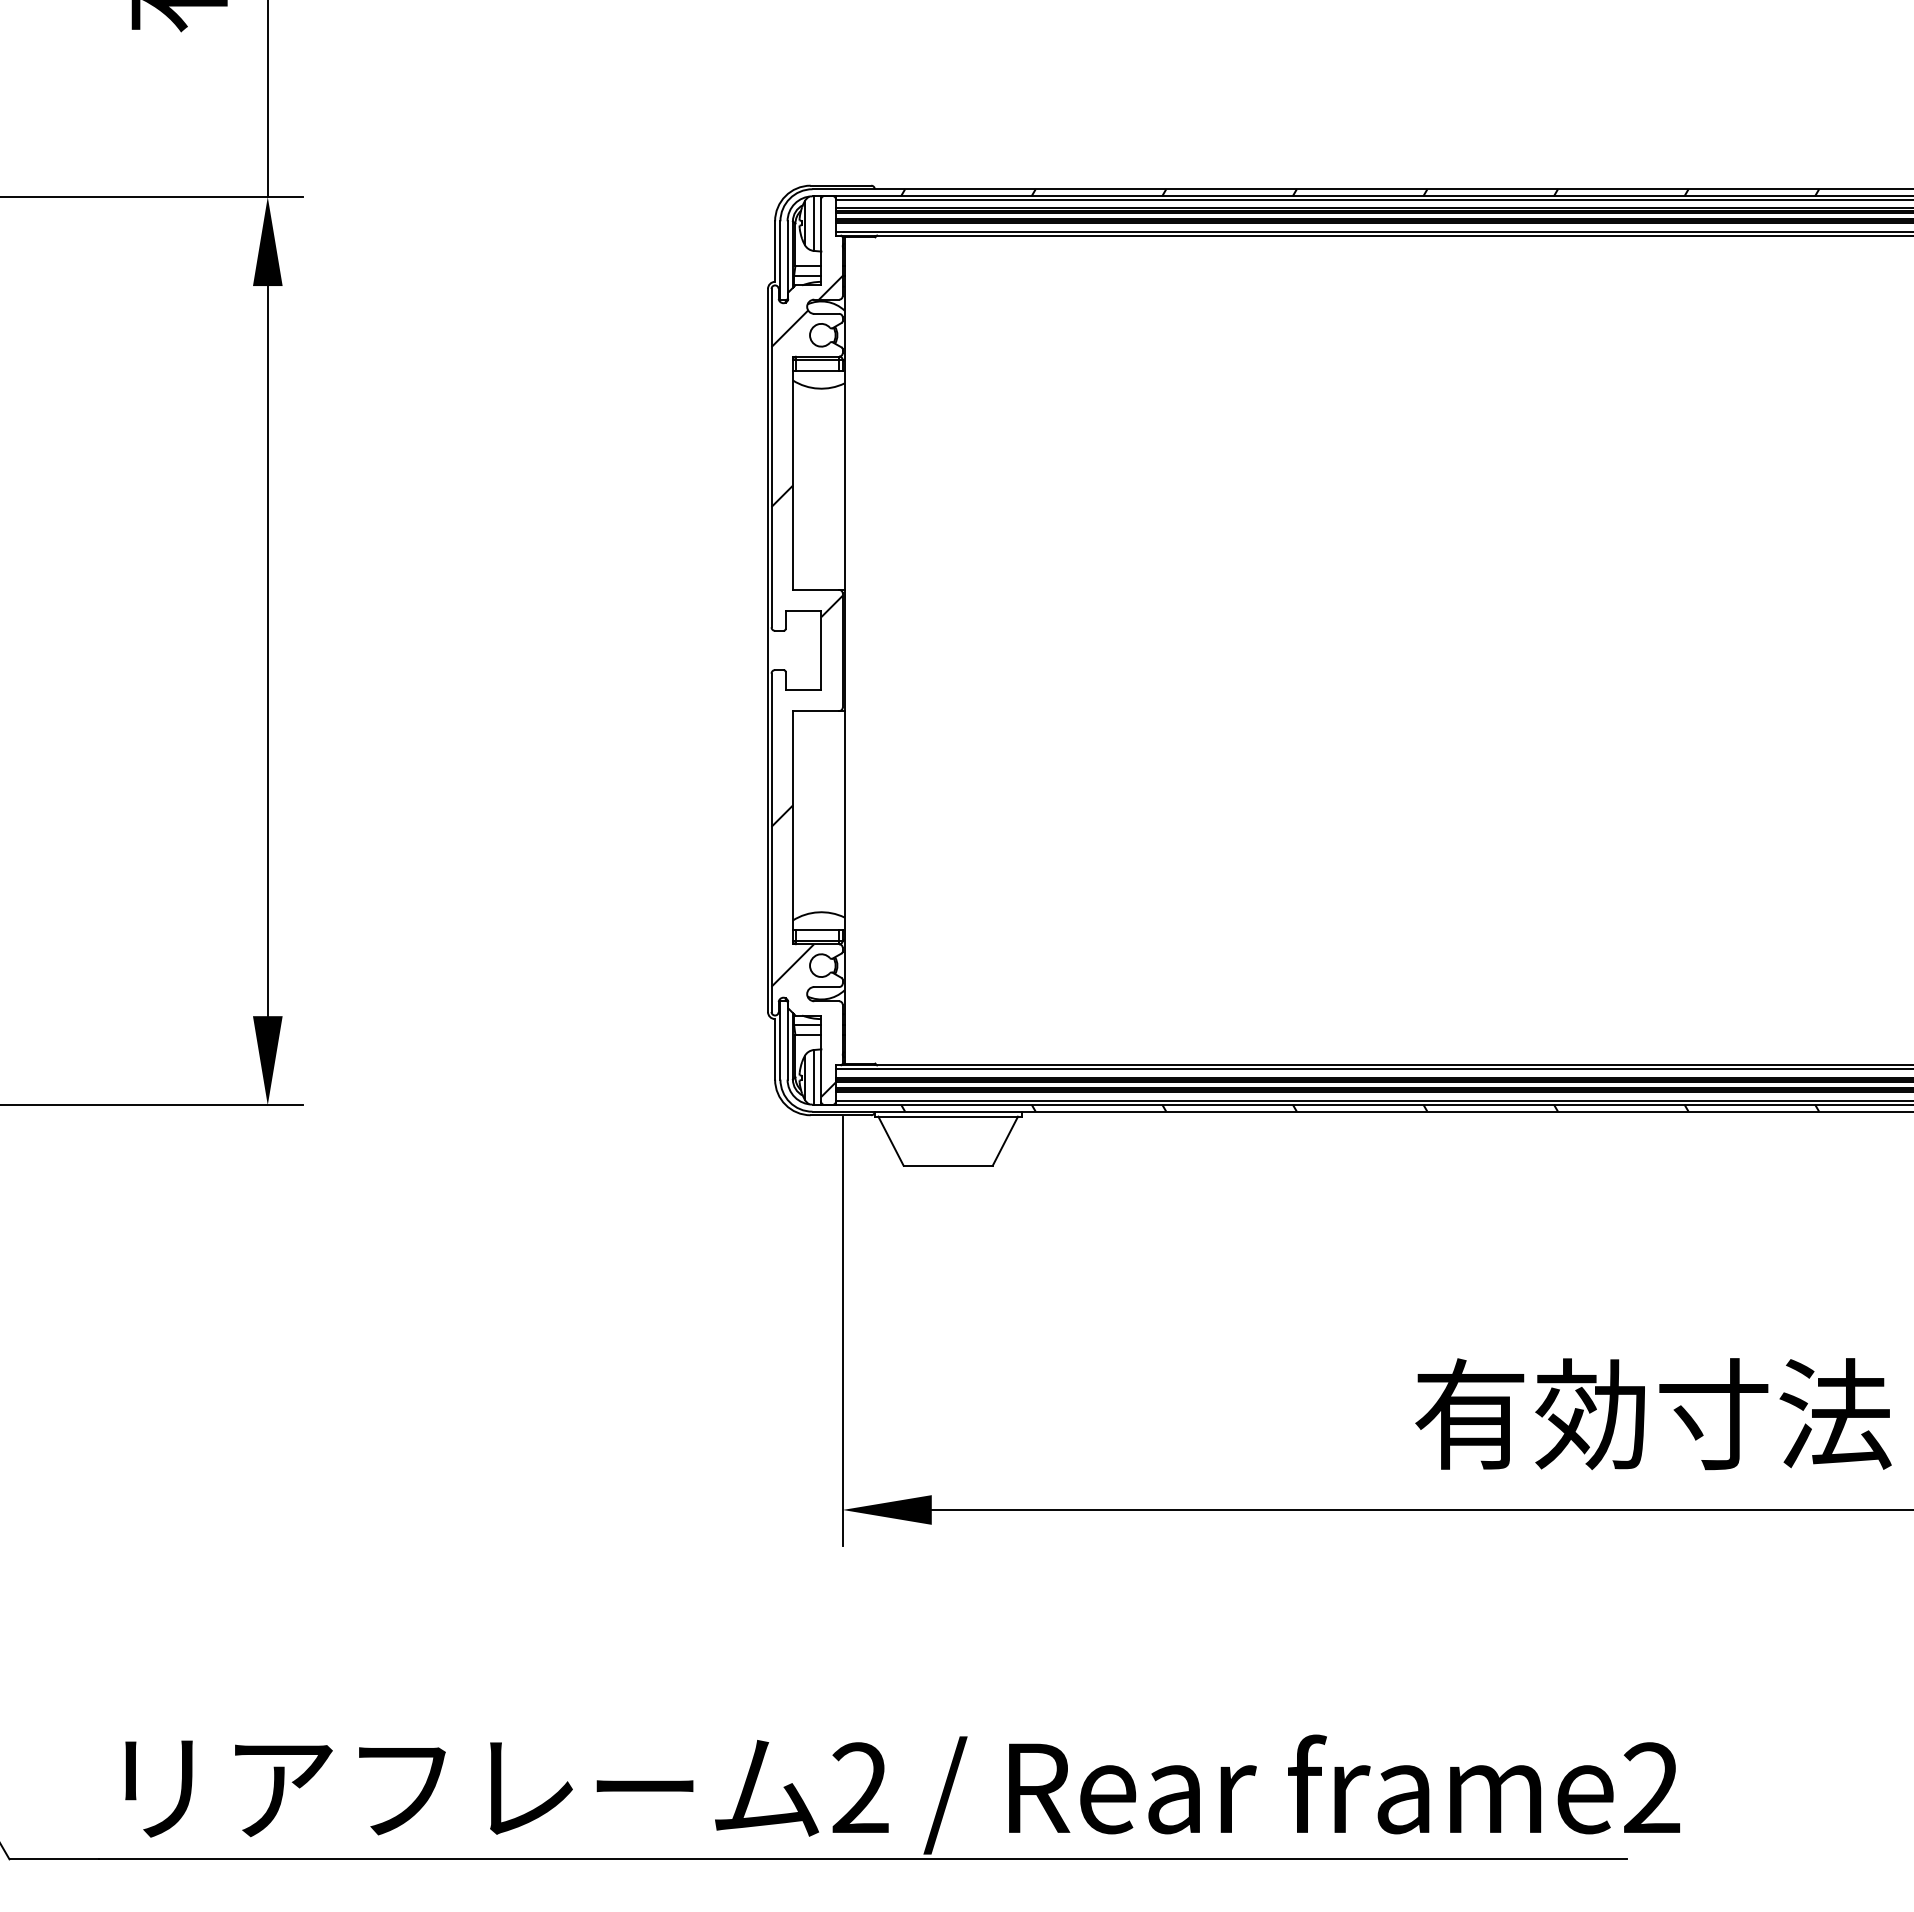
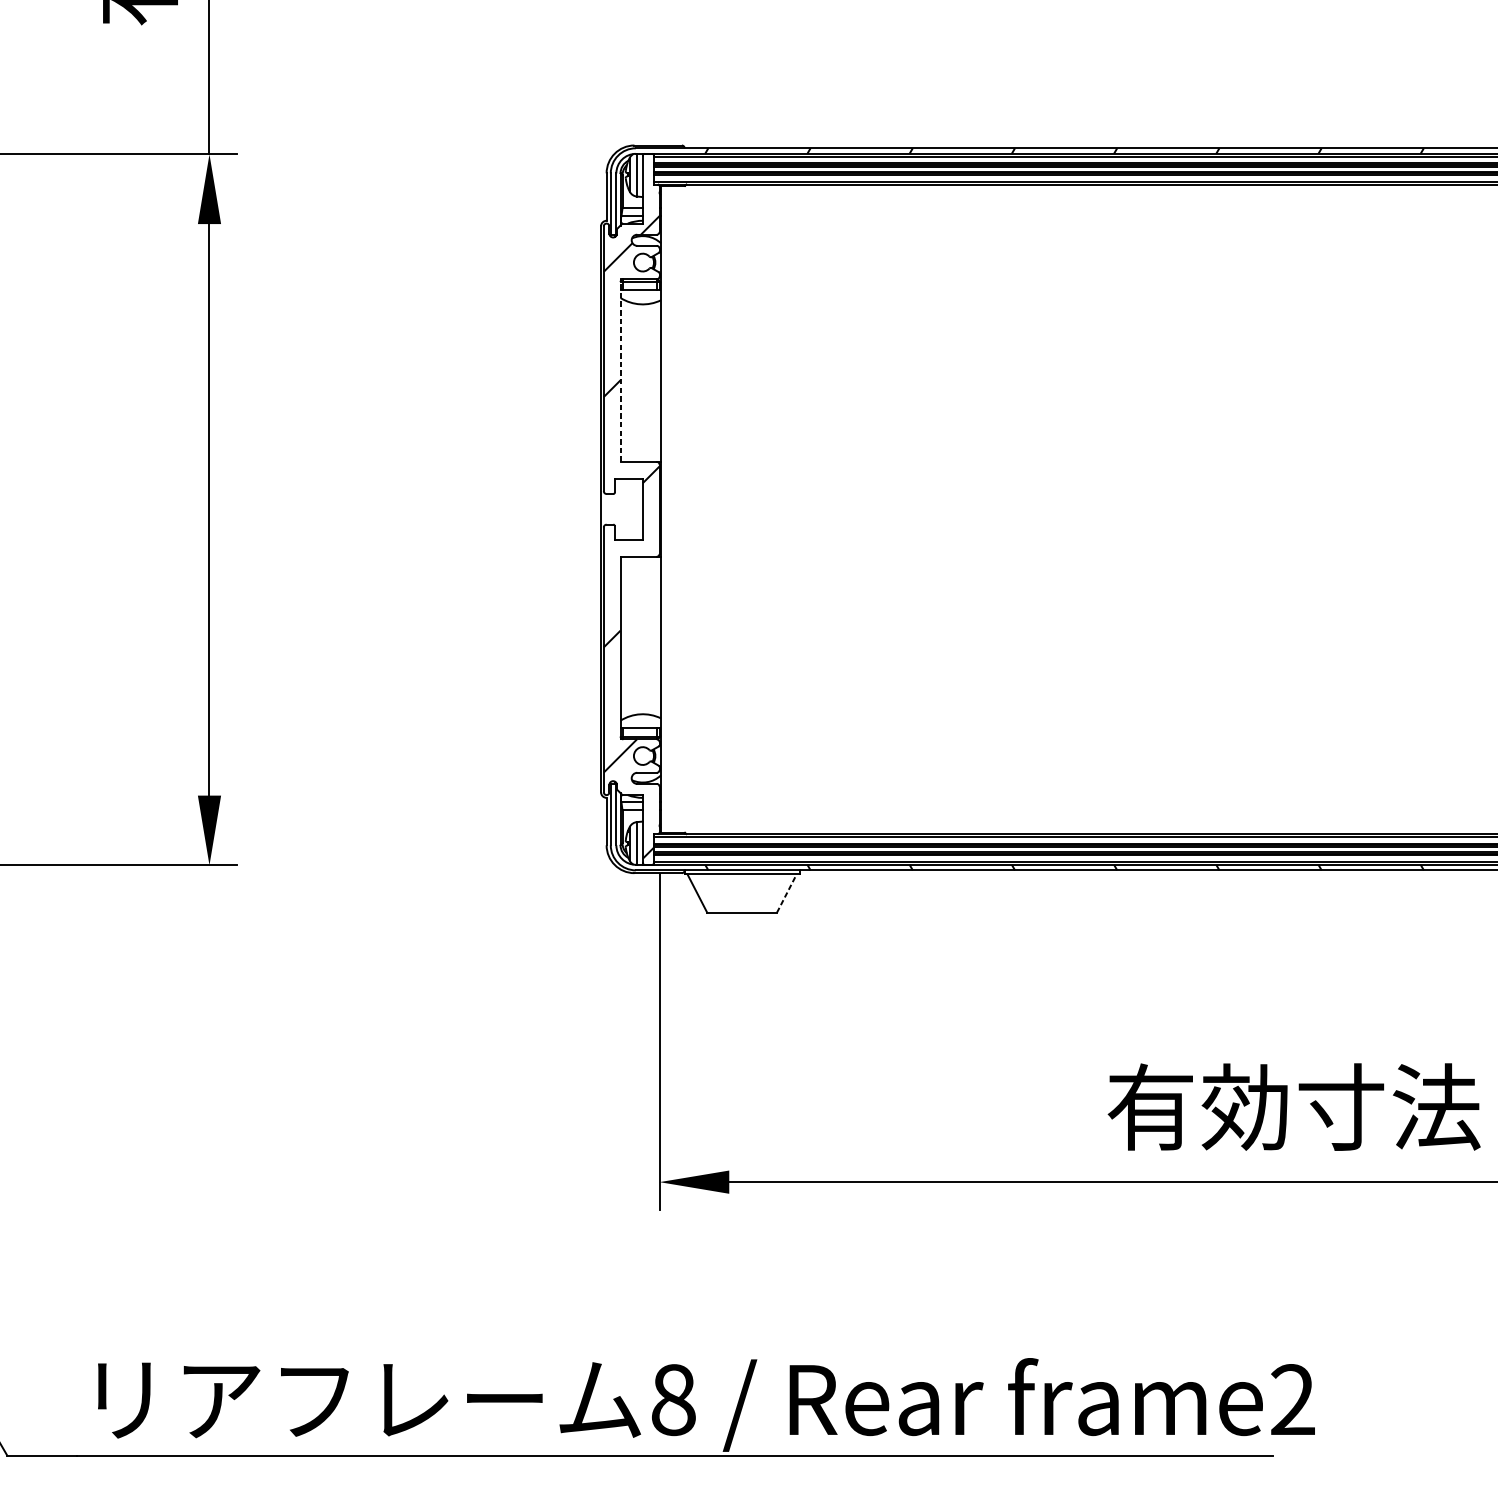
line: (792, 473) -> (620, 370), solid -> dashed
line: (1005, 1141) -> (786, 893), solid -> dashed
text: (860, 1788) -> (673, 1400), 2 -> 8

